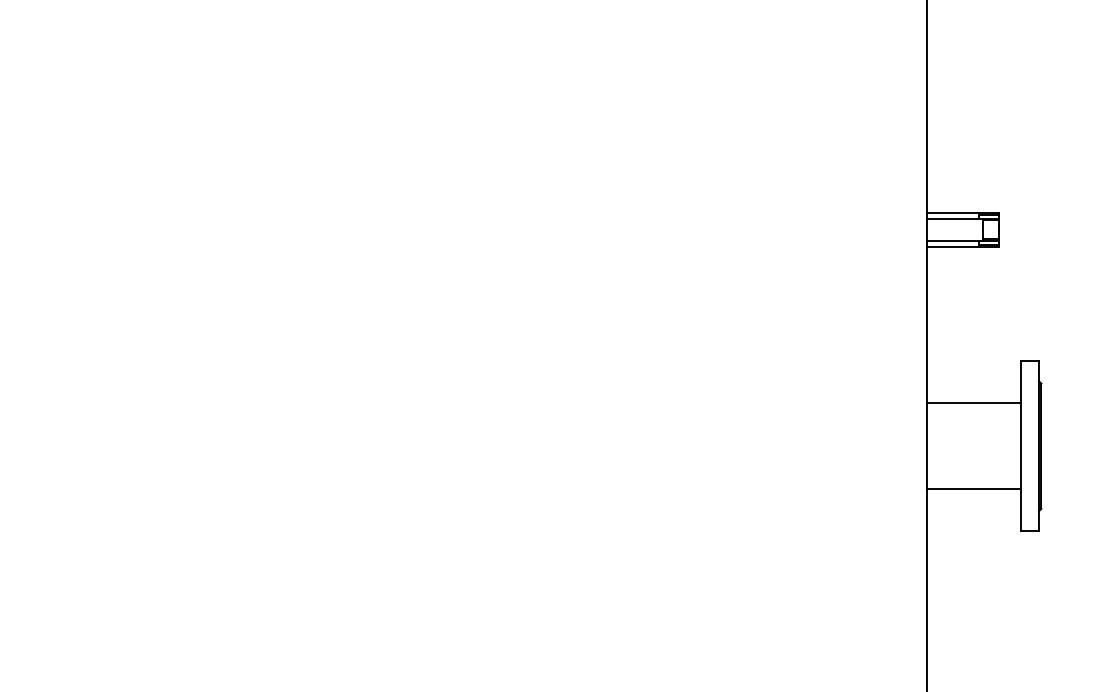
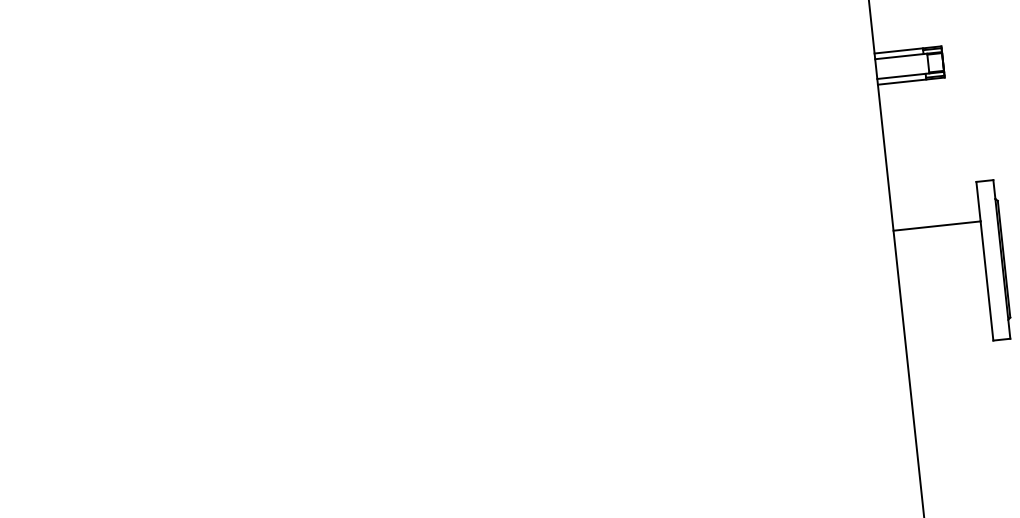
line: (973, 489) -> (945, 306), removed

